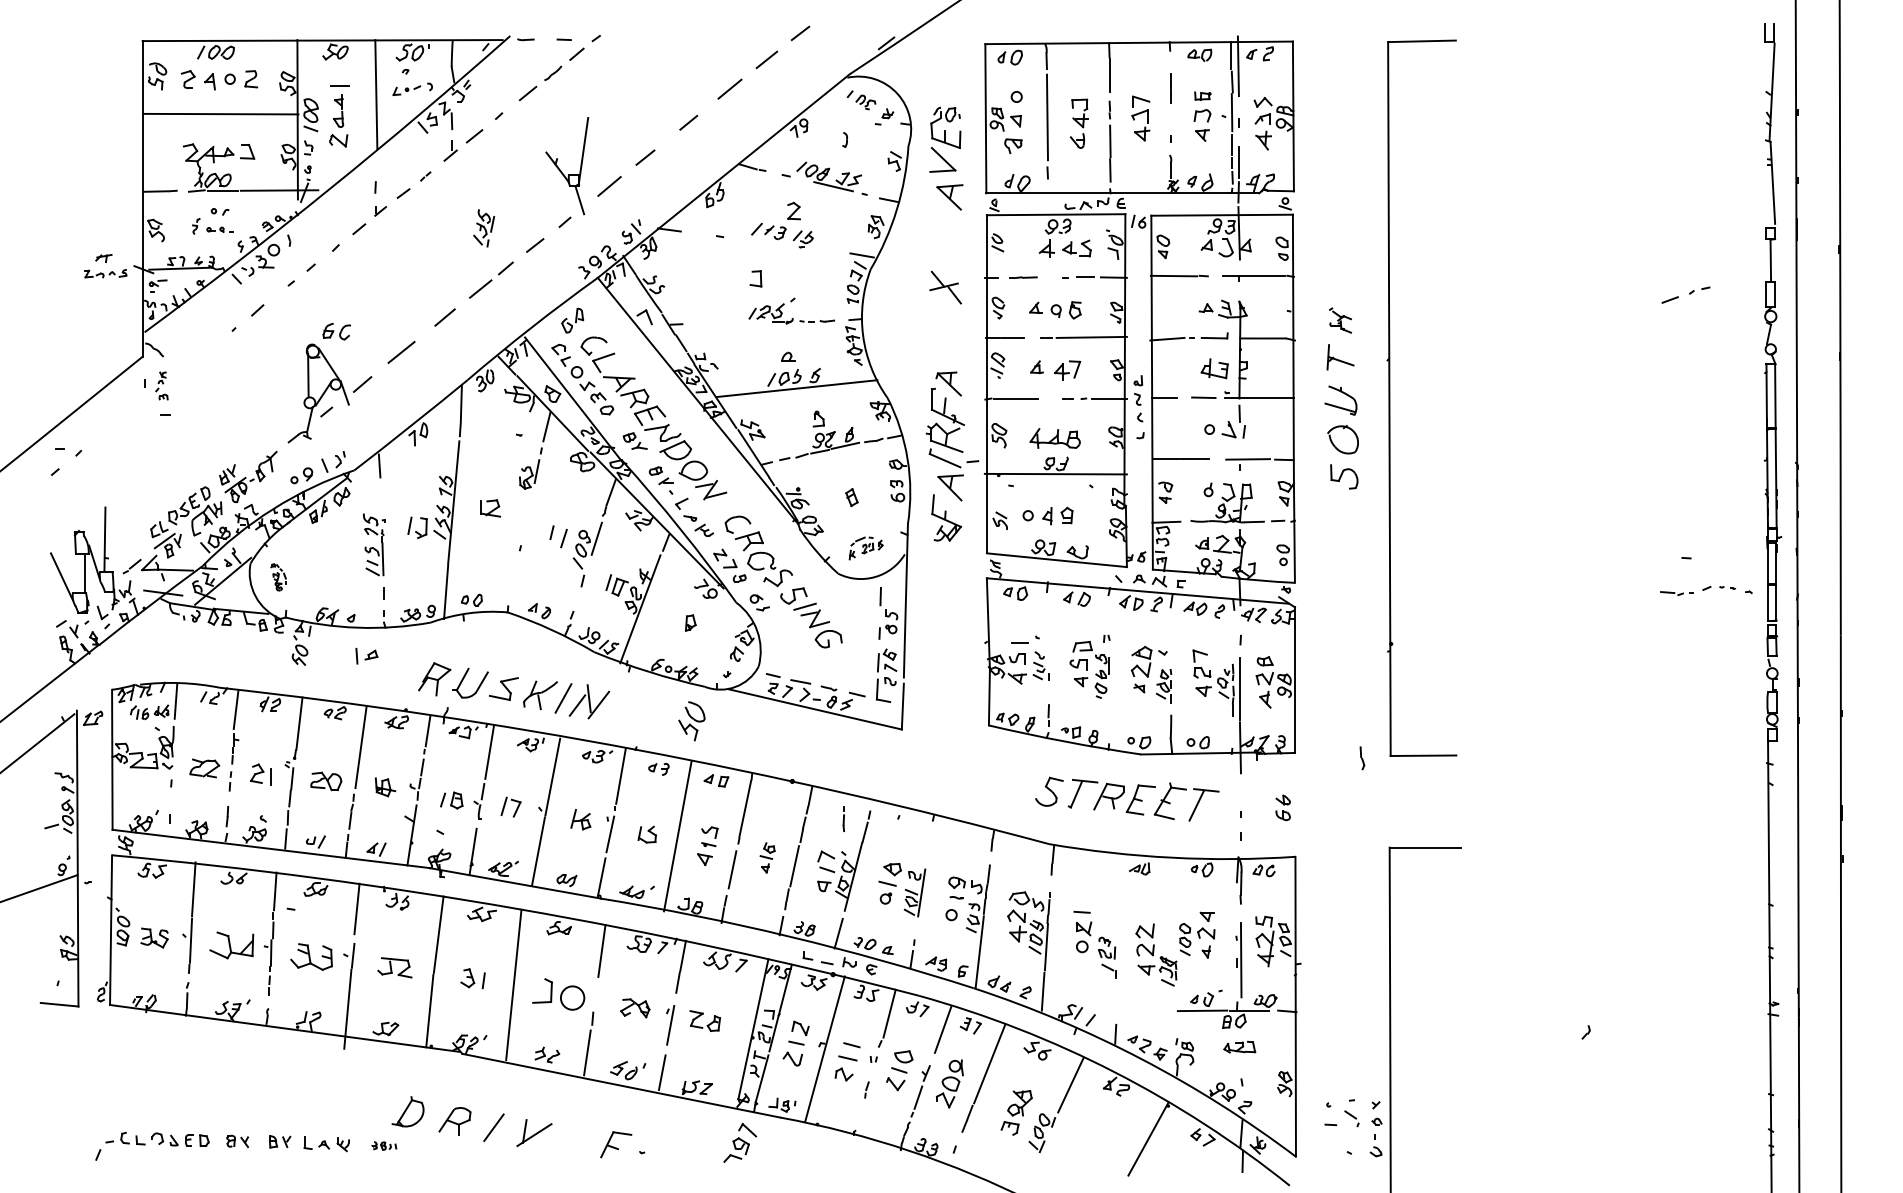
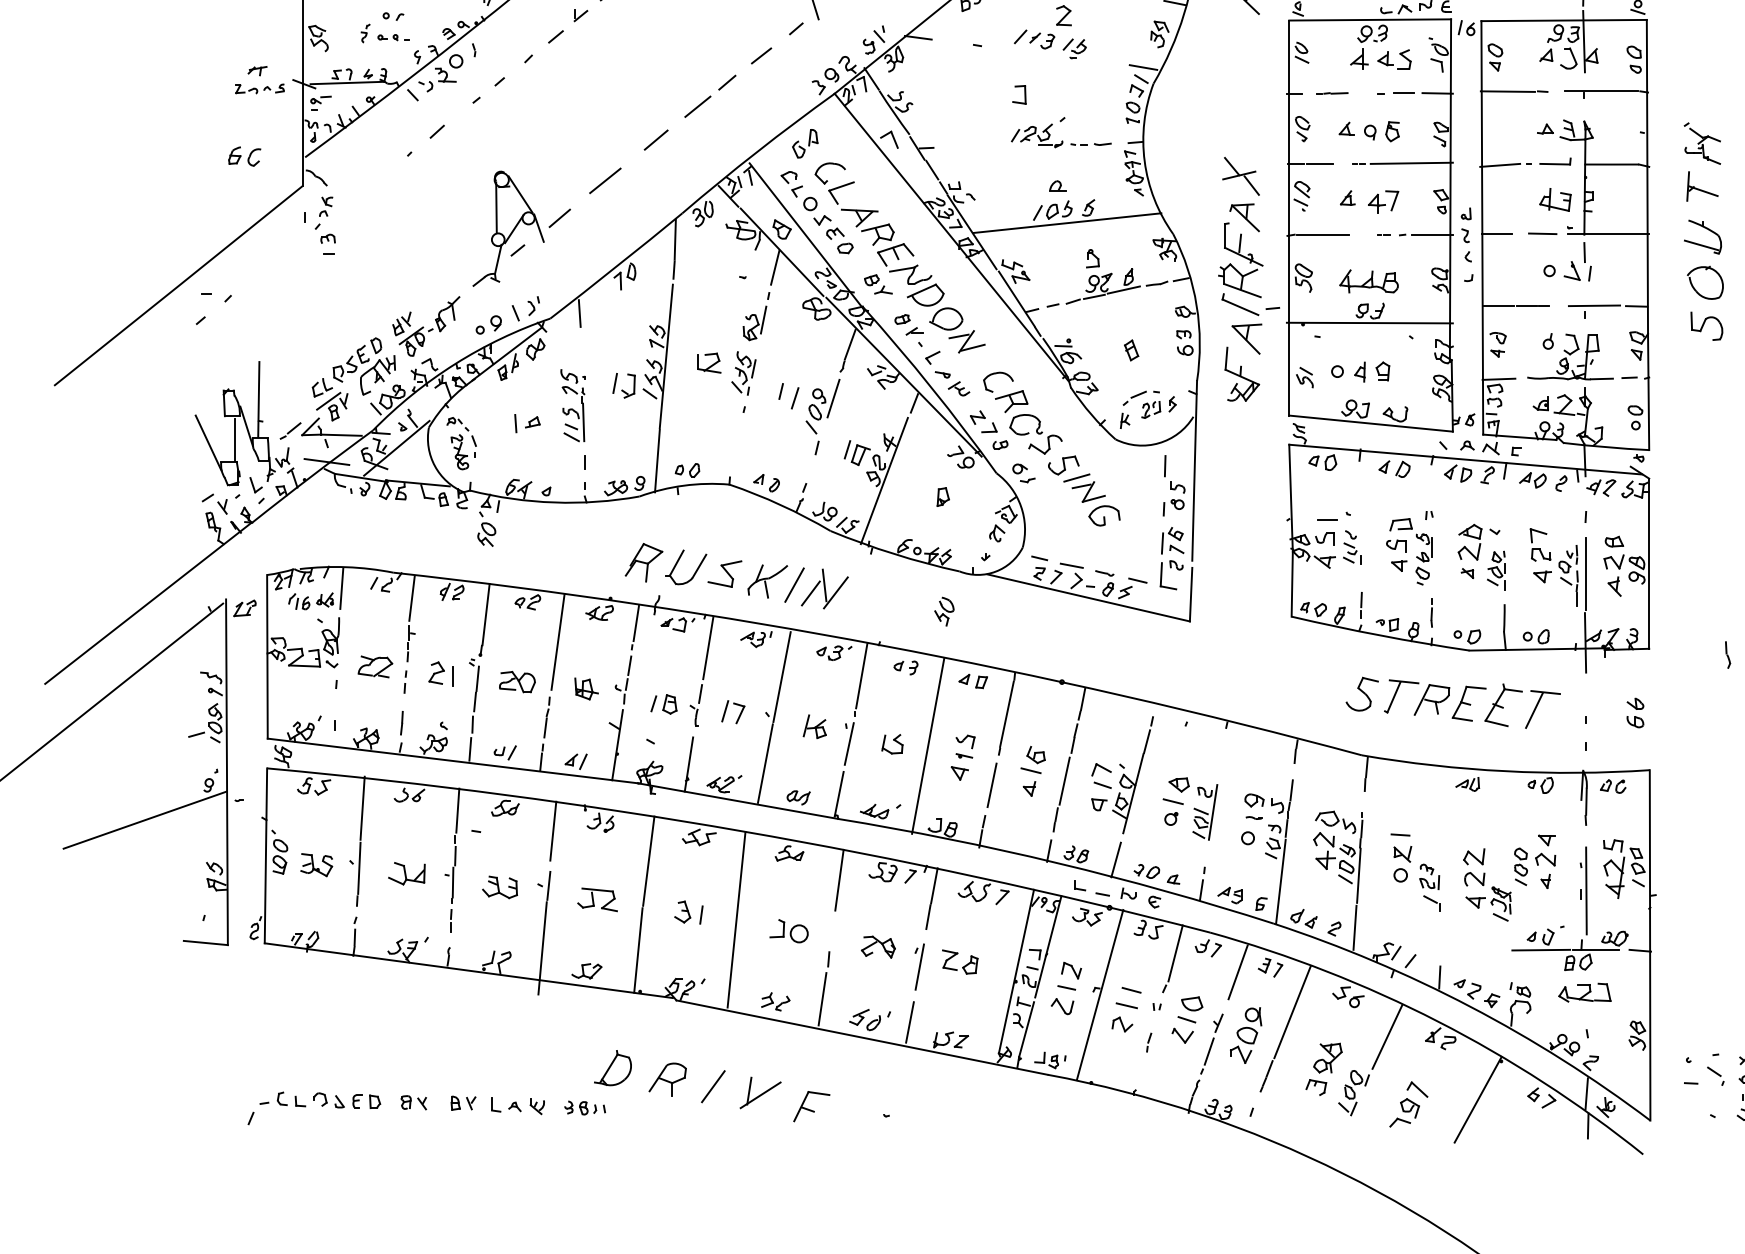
part: (484, 228) -> (744, 373), moved
part: (945, 287) -> (1240, 176), moved
part: (1340, 320) -> (1702, 143), size x1.43
part: (336, 331) -> (244, 156), moved
part: (161, 385) -> (324, 219), size x1.43
part: (865, 548) -> (1147, 409), size x1.43
part: (278, 577) -> (461, 443), size x1.67
part: (366, 655) -> (527, 422), moved
part: (691, 720) -> (944, 610), size x0.62
line: (843, 818) -> (1431, 612), moved
part: (767, 857) -> (1032, 770), size x1.43
part: (231, 945) -> (406, 873), size x0.71
part: (310, 957) -> (498, 887), size x0.71
part: (558, 994) -> (788, 931), size x0.62
part: (1239, 1046) -> (1584, 991), size x1.43
part: (740, 1142) -> (1409, 1103), moved
part: (616, 1144) -> (812, 1106), moved
part: (384, 1145) -> (585, 1107), size x1.43

